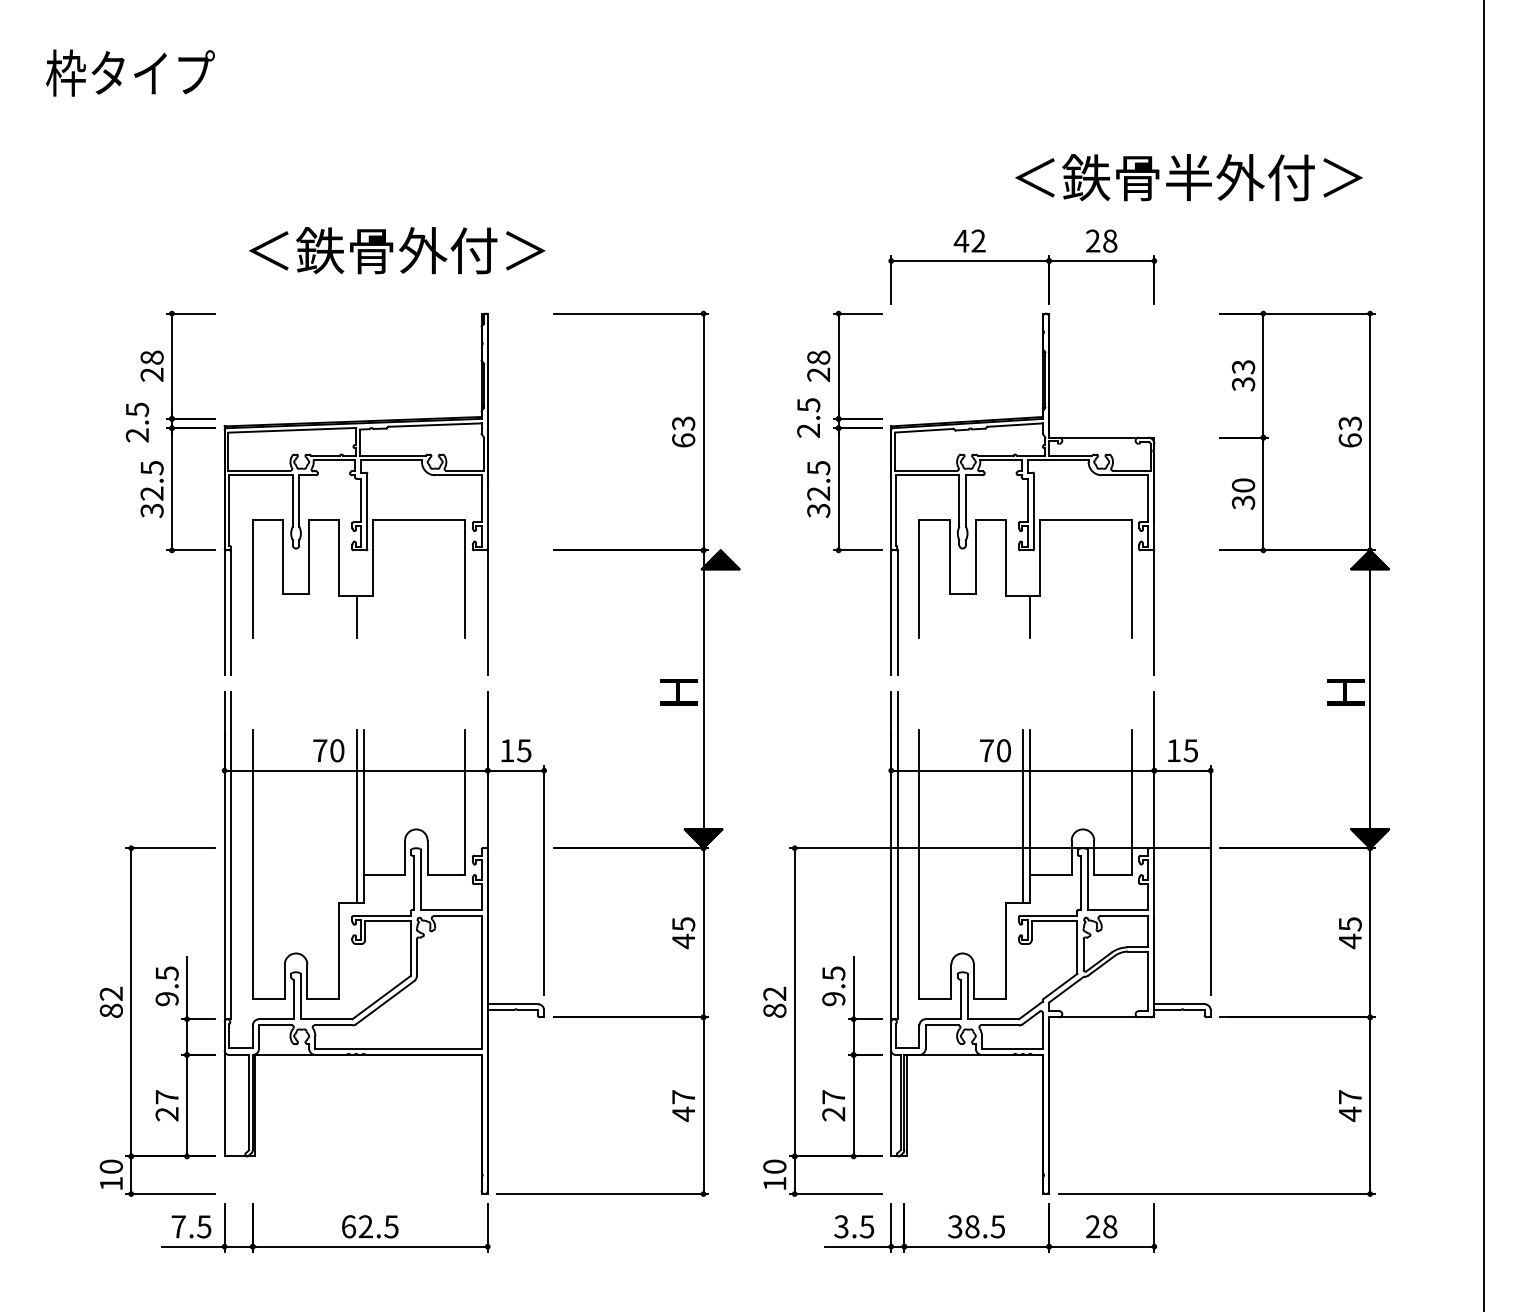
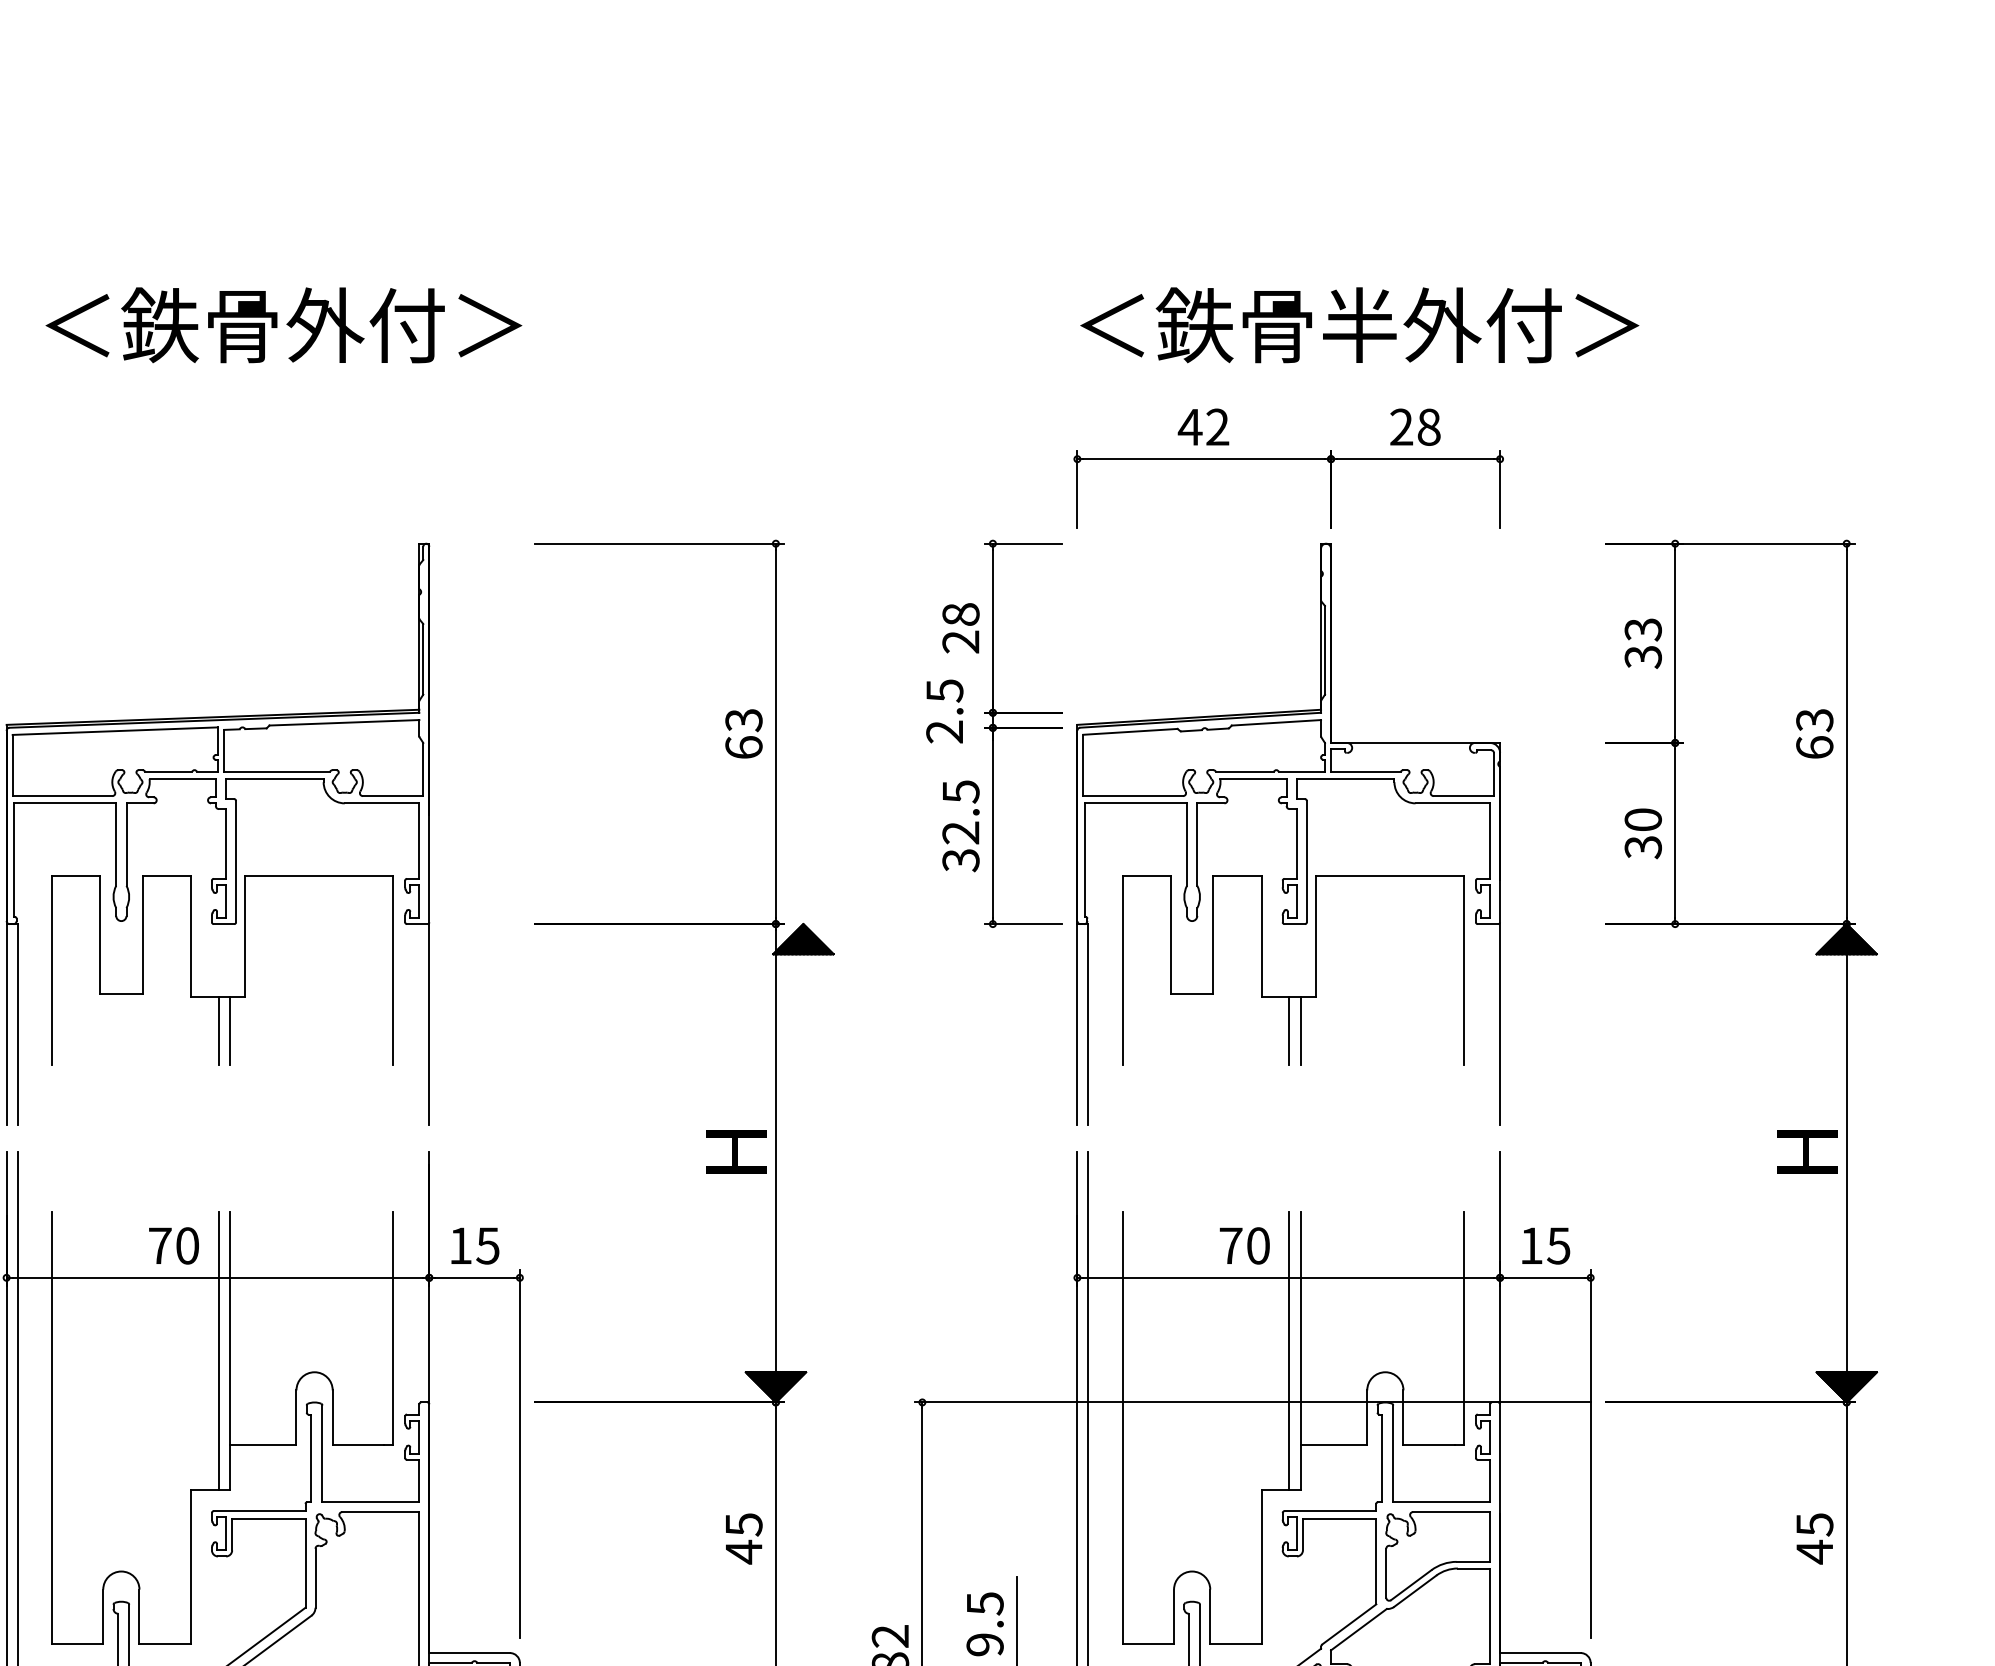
text: (1188, 177) -> (1358, 325), moved
text: (397, 250) -> (284, 325), moved
line: (363, 616) -> (229, 1030), added
line: (1023, 616) -> (1289, 1030), added

